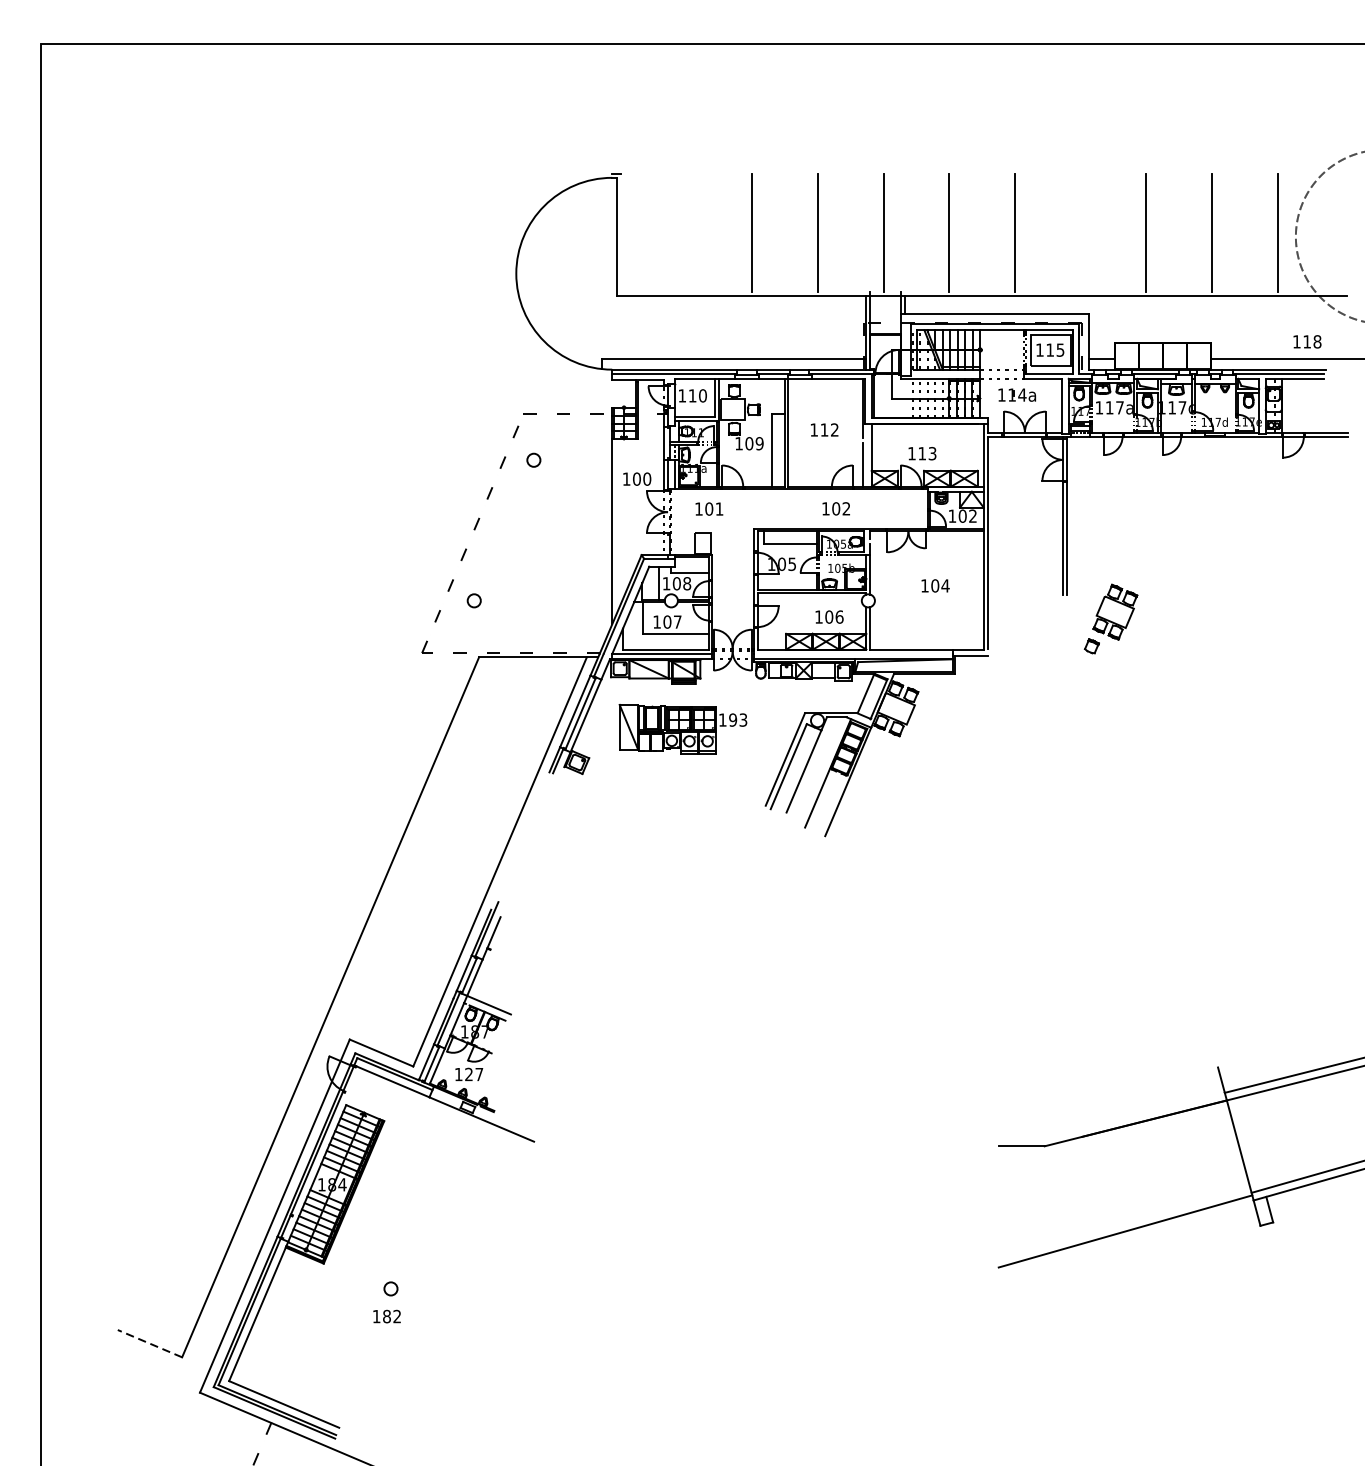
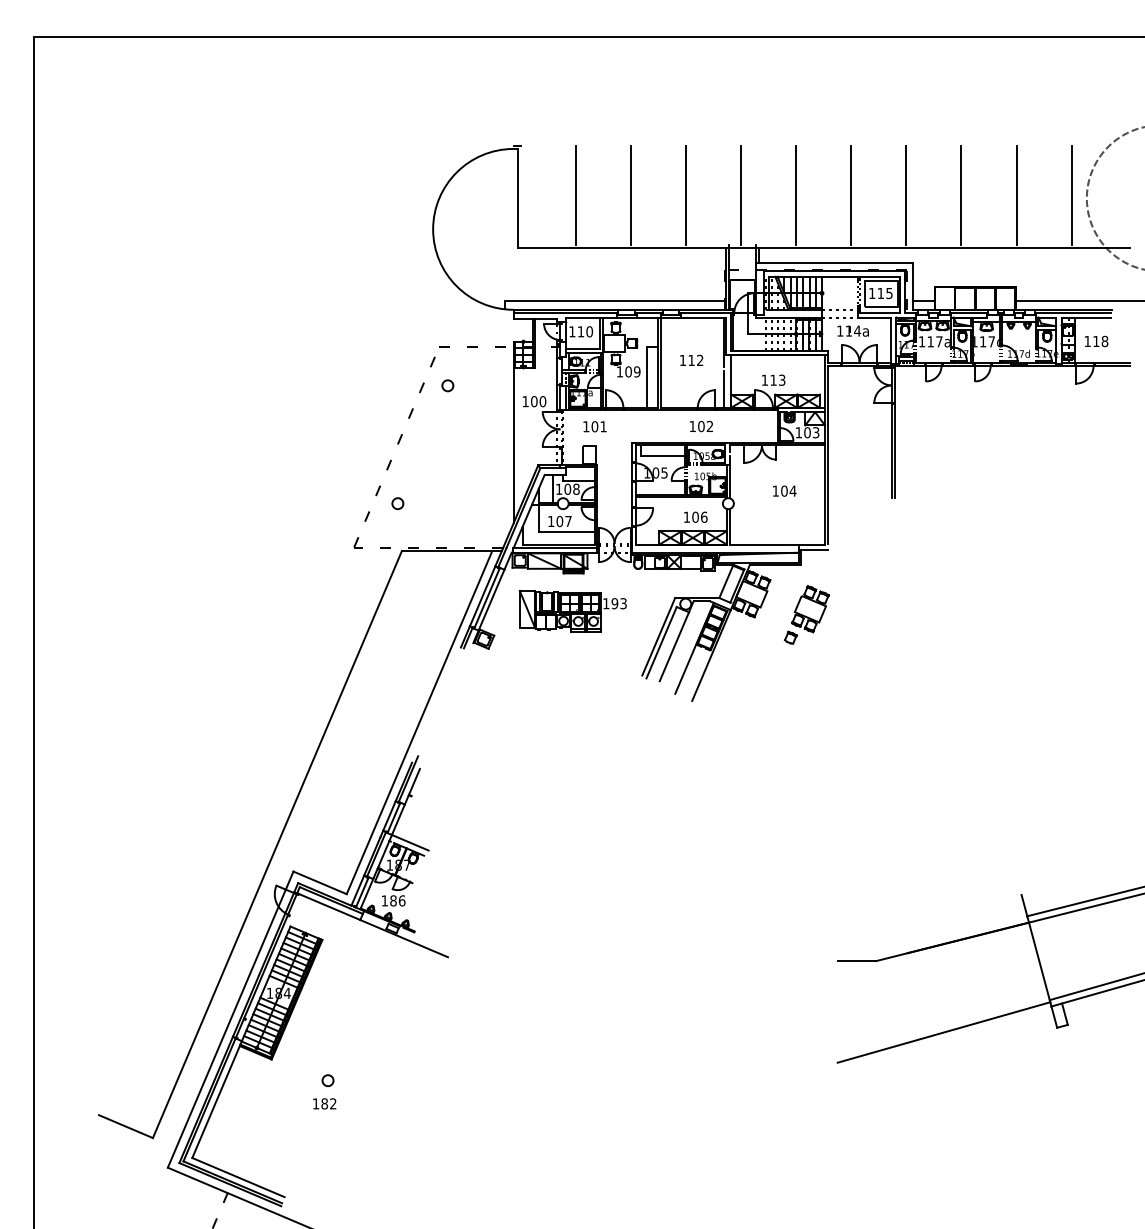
line: (686, 232) -> (575, 194), added
line: (1080, 232) -> (906, 194), added
text: (1307, 341) -> (1096, 341), moved
text: (973, 517) -> (816, 433), 102 -> 103
part: (1110, 618) -> (806, 614), moved
text: (473, 1074) -> (397, 900), 127 -> 186
line: (149, 1343) -> (125, 1126), dashed -> solid

